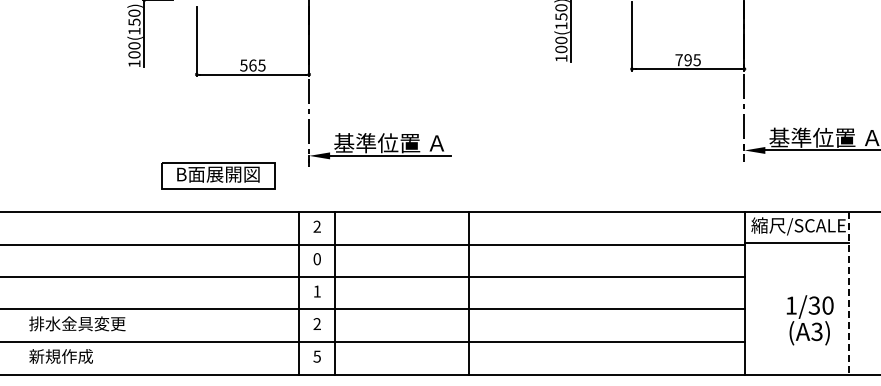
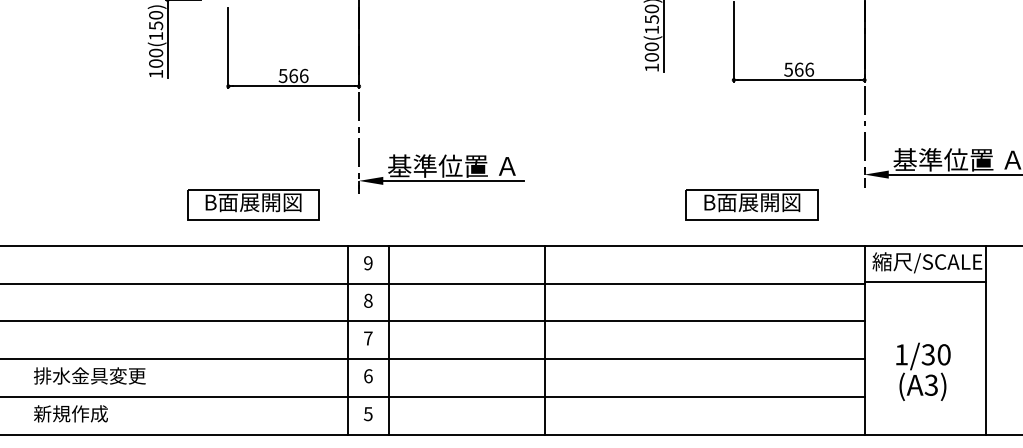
text: (687, 60) -> (798, 70), 795 -> 566
text: (261, 65) -> (303, 75), 565 -> 566
part: (647, 175) -> (751, 203), added
text: (316, 226) -> (367, 262), 2 -> 9
text: (316, 258) -> (367, 300), 0 -> 8
text: (316, 291) -> (367, 338), 1 -> 7
line: (849, 293) -> (986, 340), dashed -> solid
text: (809, 320) -> (922, 372), moved
text: (317, 324) -> (368, 376), 2 -> 6

